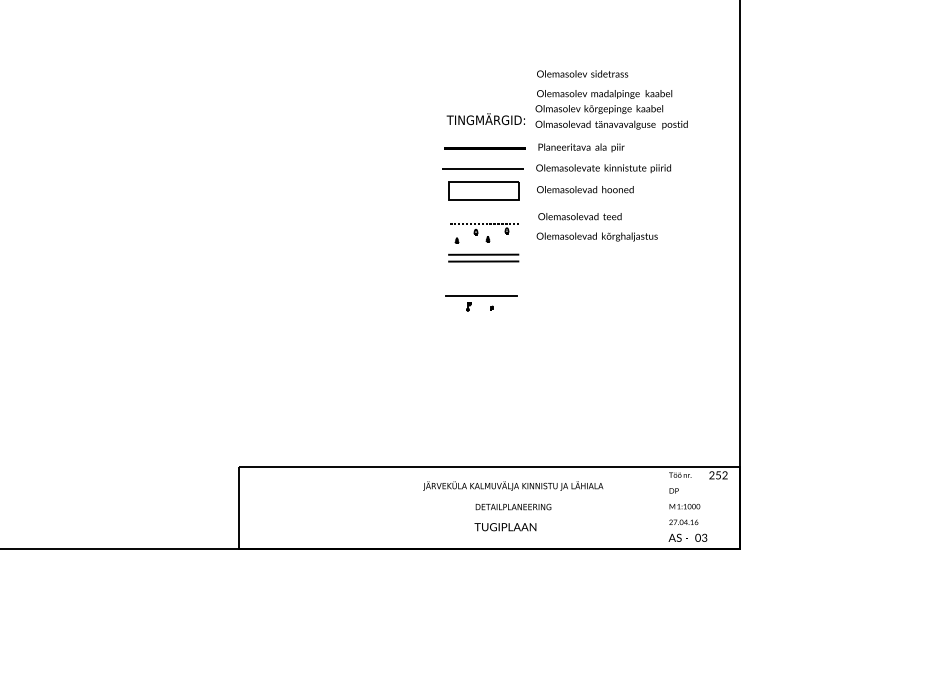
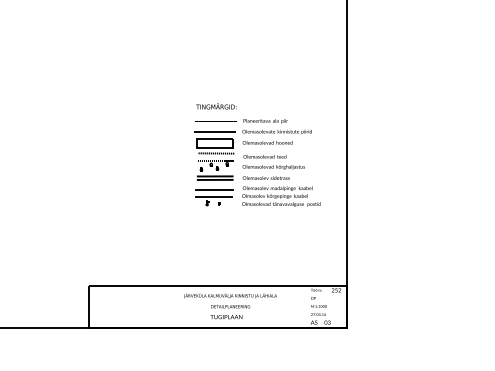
text: (612, 99) -> (281, 191), moved
line: (484, 210) -> (215, 153), added
line: (482, 281) -> (214, 190), added

